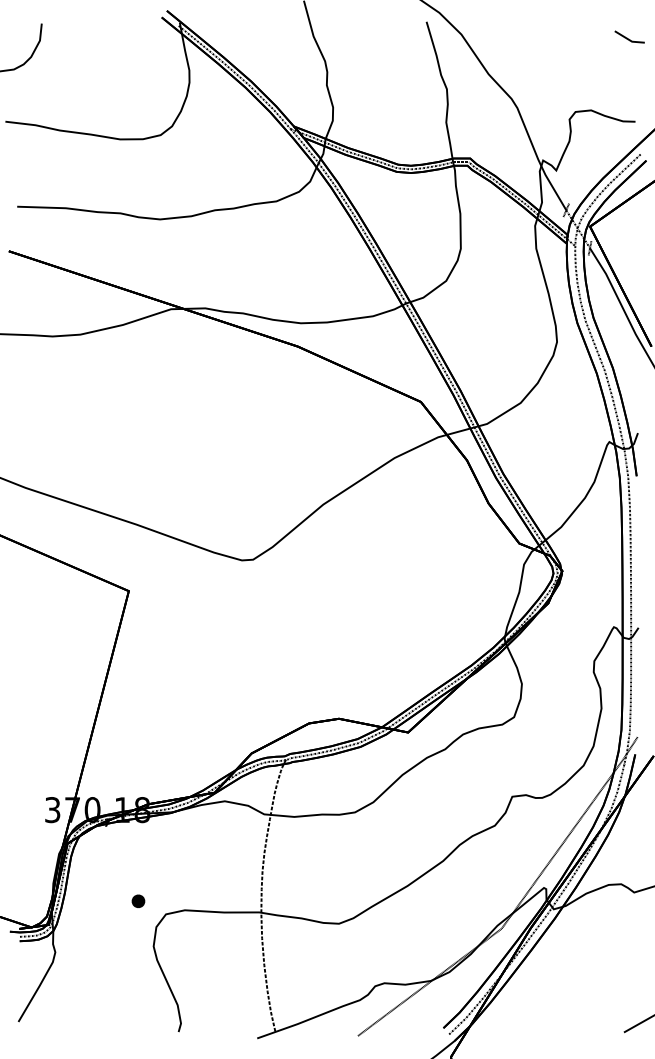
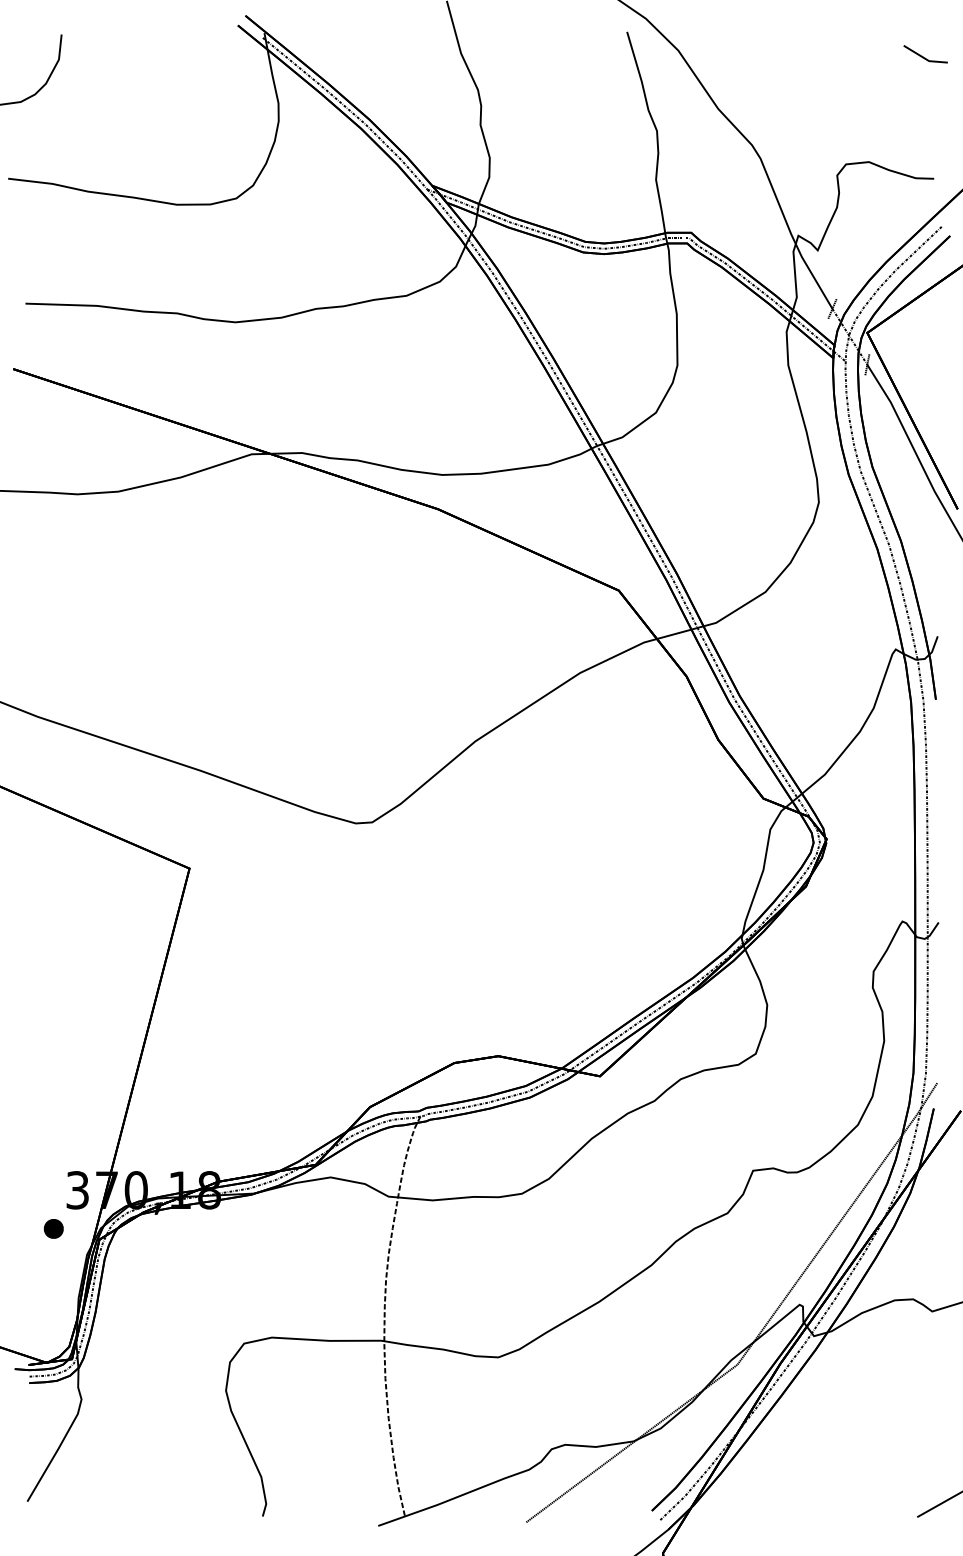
part: (138, 900) -> (53, 1227), moved

